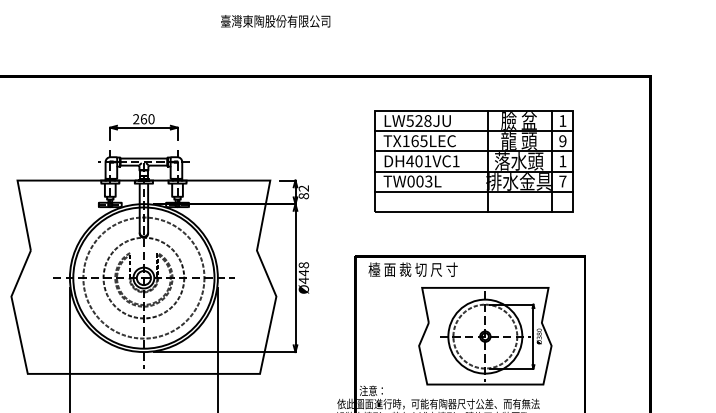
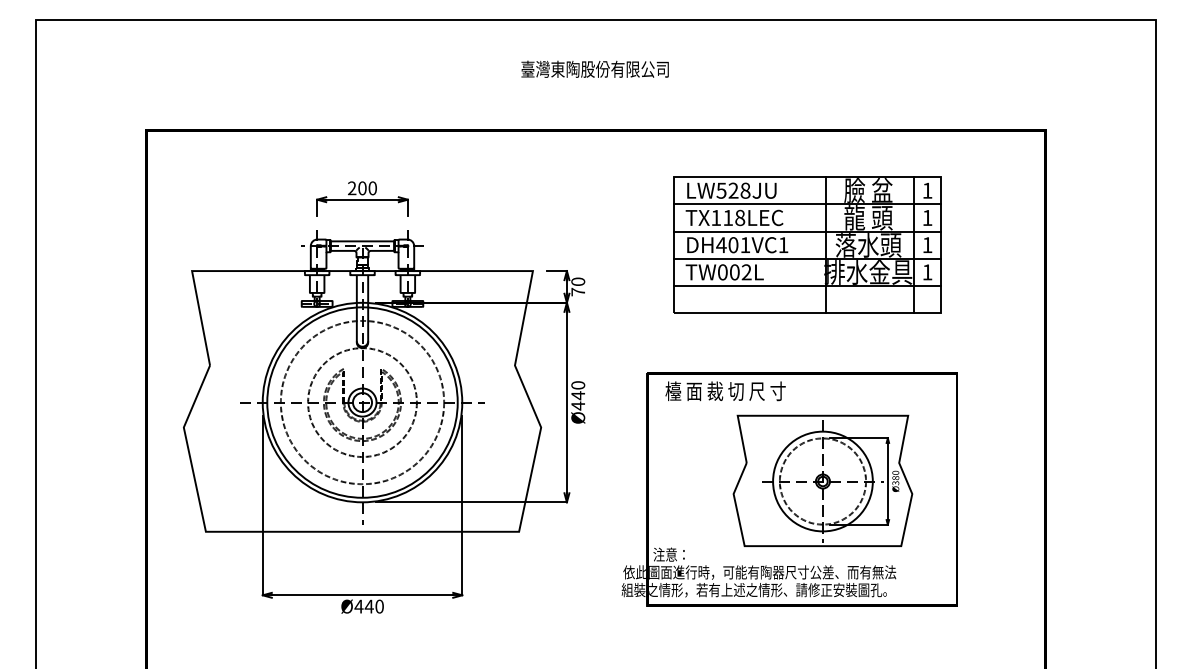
text: (275, 20) -> (594, 68), moved
text: (143, 119) -> (362, 188), 260 -> 200
text: (419, 140) -> (734, 217), TX165LEC -> TX118LEC
text: (562, 140) -> (927, 217), 9 -> 1
text: (428, 181) -> (746, 272), TW003L -> TW002L
text: (562, 181) -> (927, 272), 7 -> 1
text: (304, 192) -> (578, 286), 82 -> 70
text: (303, 265) -> (577, 385), Ø448 -> Ø440

